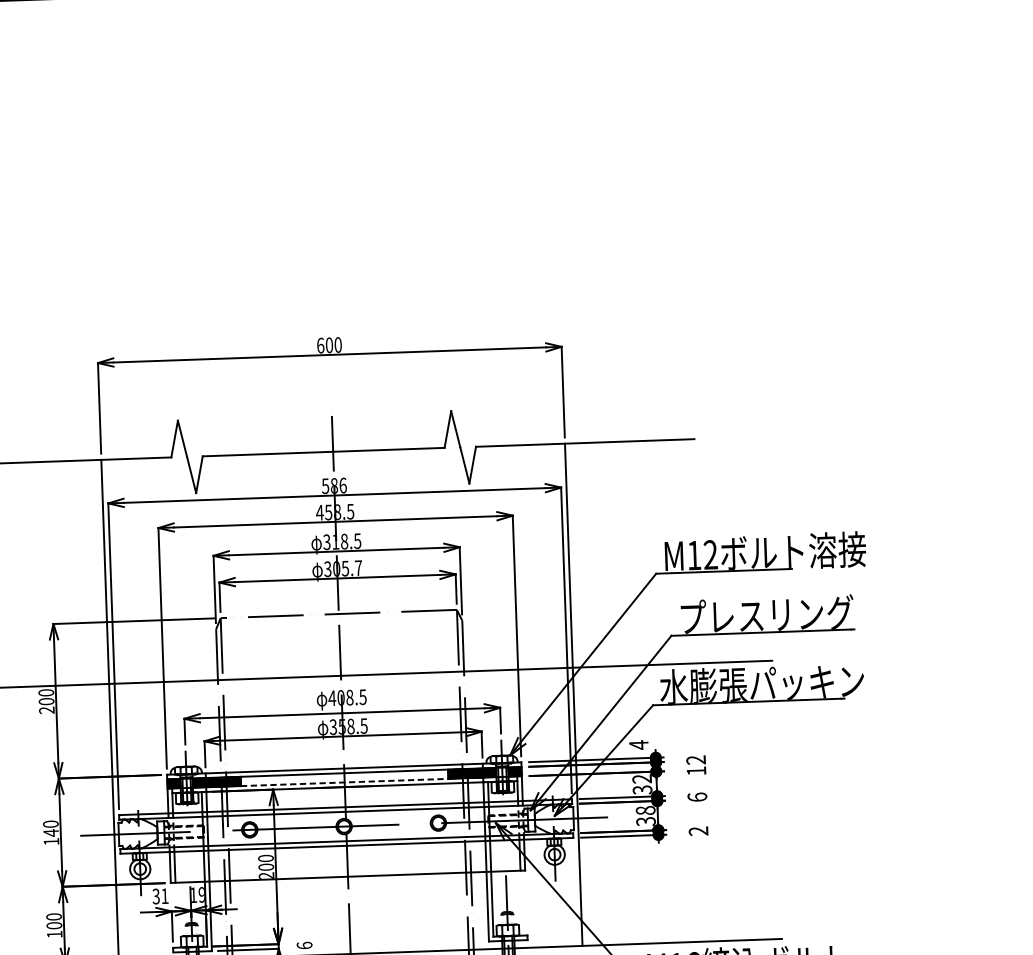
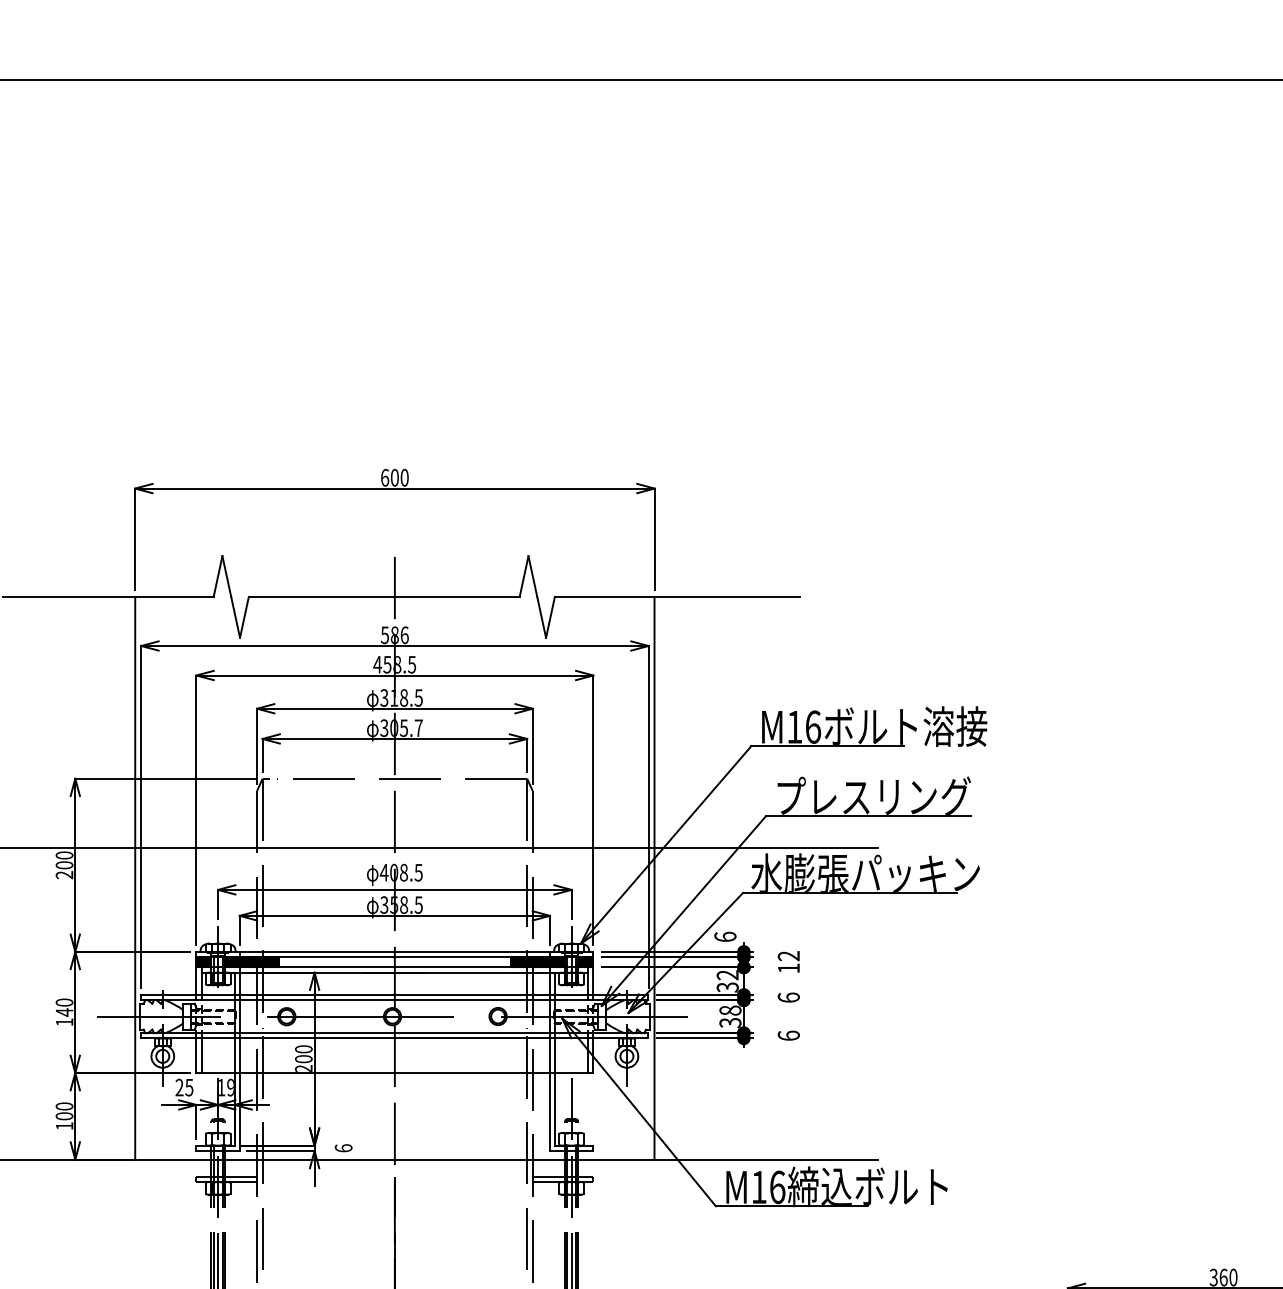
text: (710, 554) -> (813, 726), M12 -> M16
text: (638, 744) -> (725, 936), 4 -> 6
line: (345, 782) -> (395, 967), dashed -> solid
text: (698, 831) -> (788, 1035), 2 -> 6
text: (160, 896) -> (184, 1087), 31 -> 25

